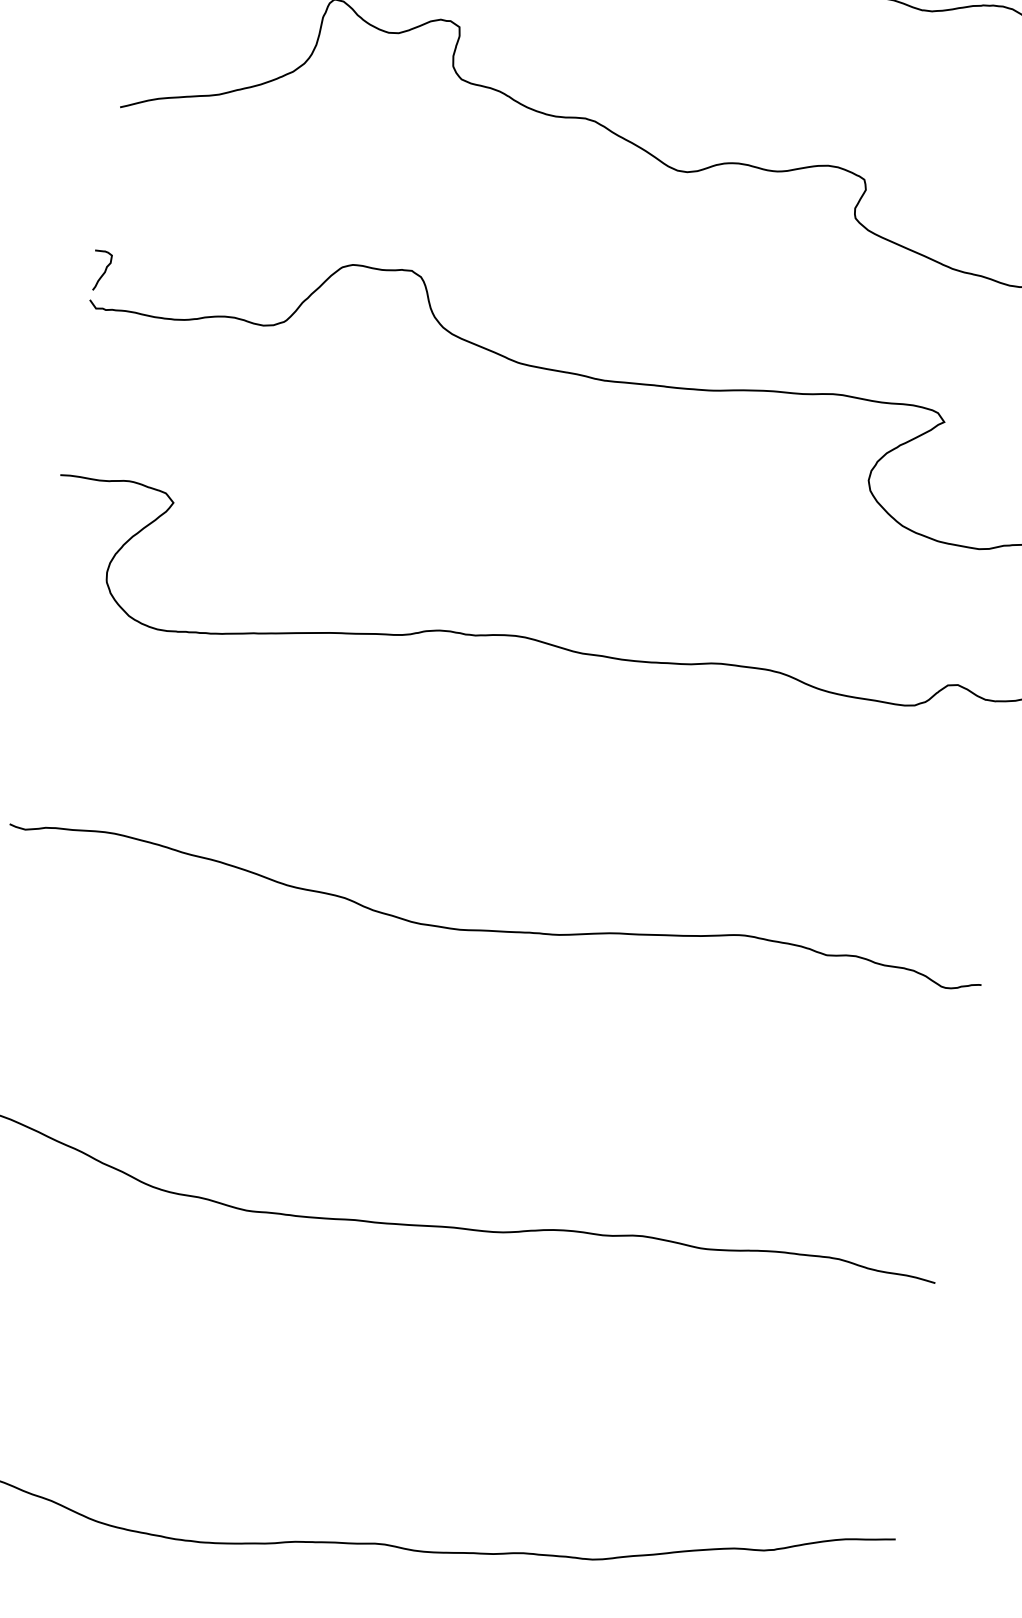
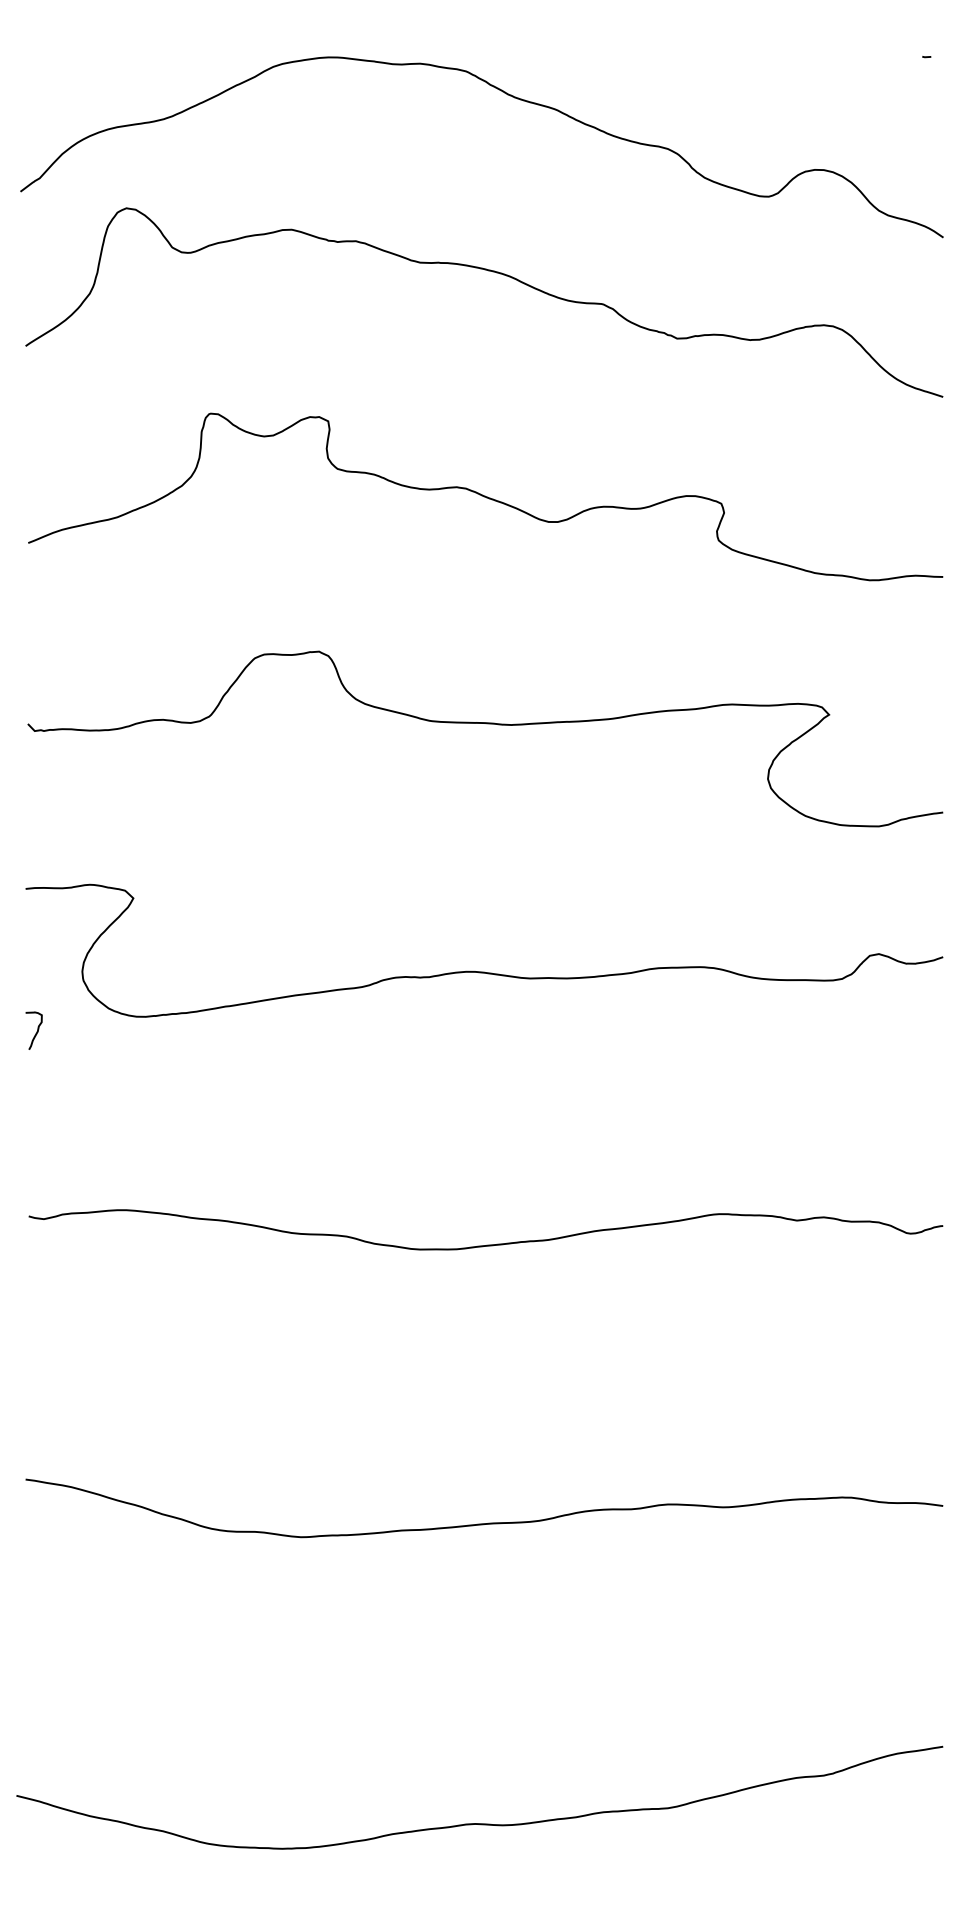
curve: (103, 272) -> (36, 1031), moved

